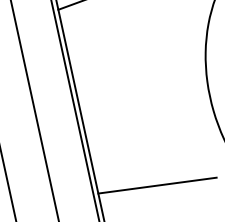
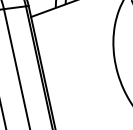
line: (157, 184) -> (86, 114), removed

